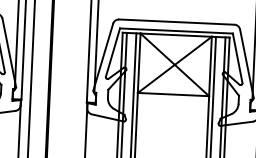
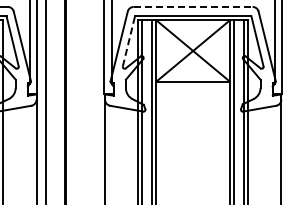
line: (177, 21) -> (193, 6), solid -> dashed
line: (112, 52) -> (128, 41), solid -> dashed

